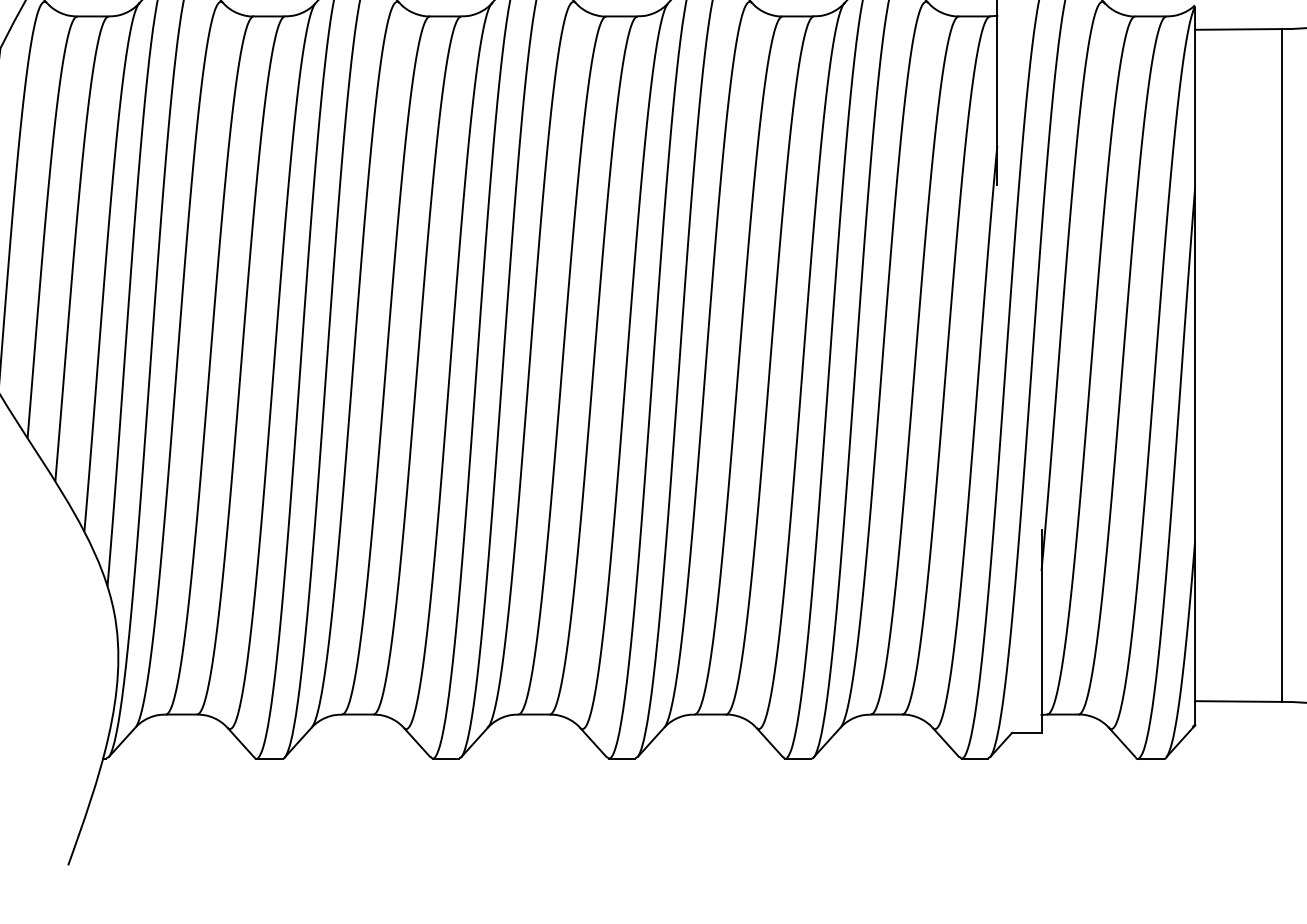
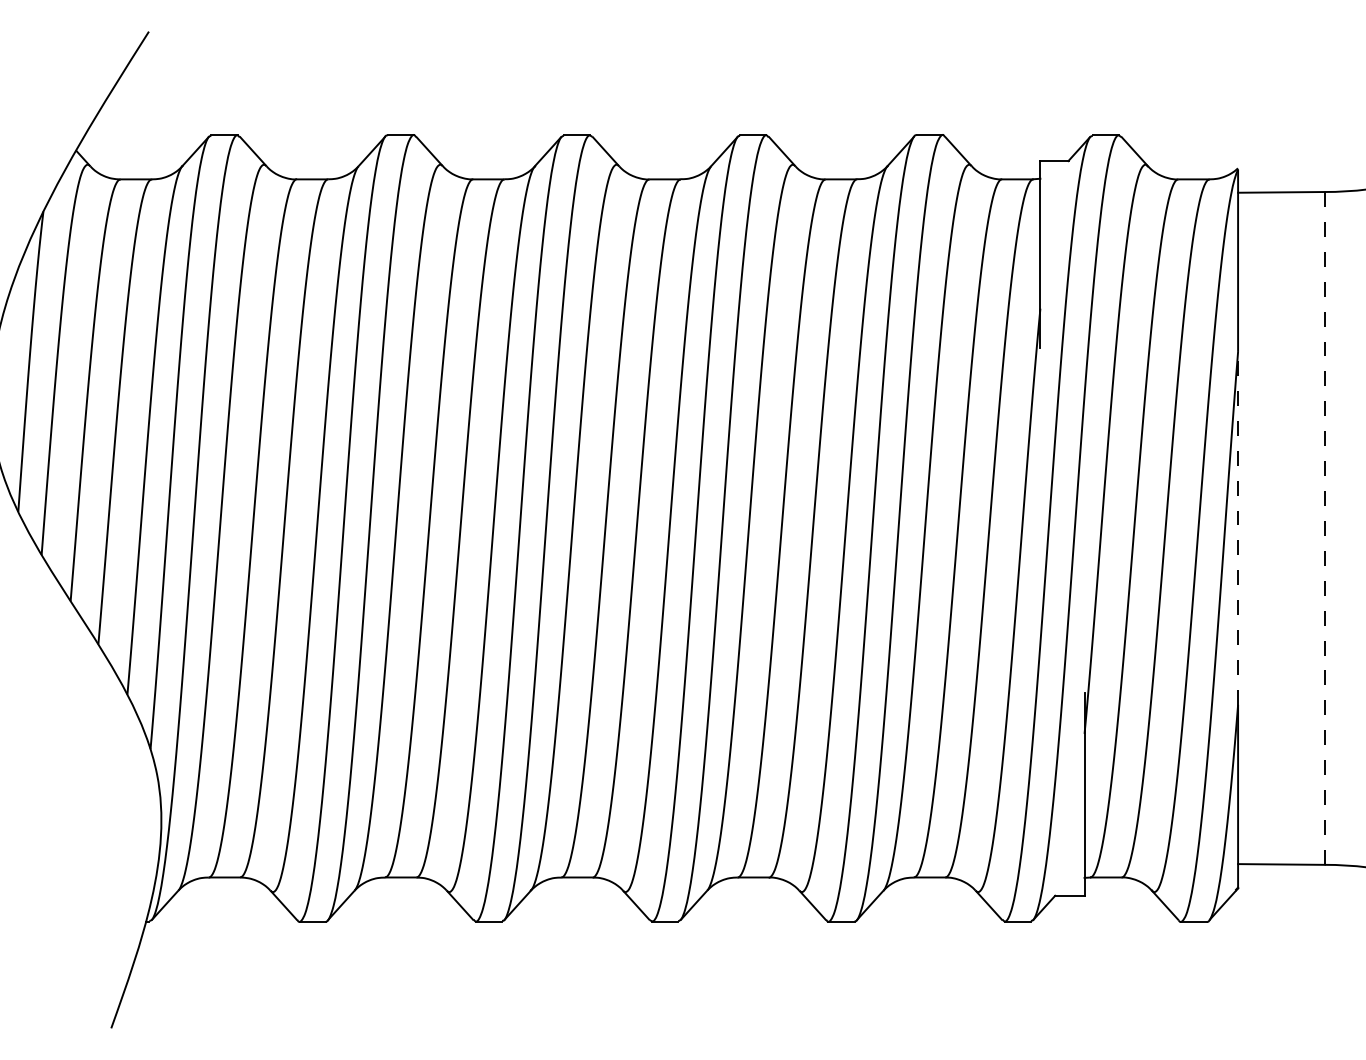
line: (1195, 364) -> (1238, 527), solid -> dashed
line: (1281, 365) -> (1324, 528), solid -> dashed

